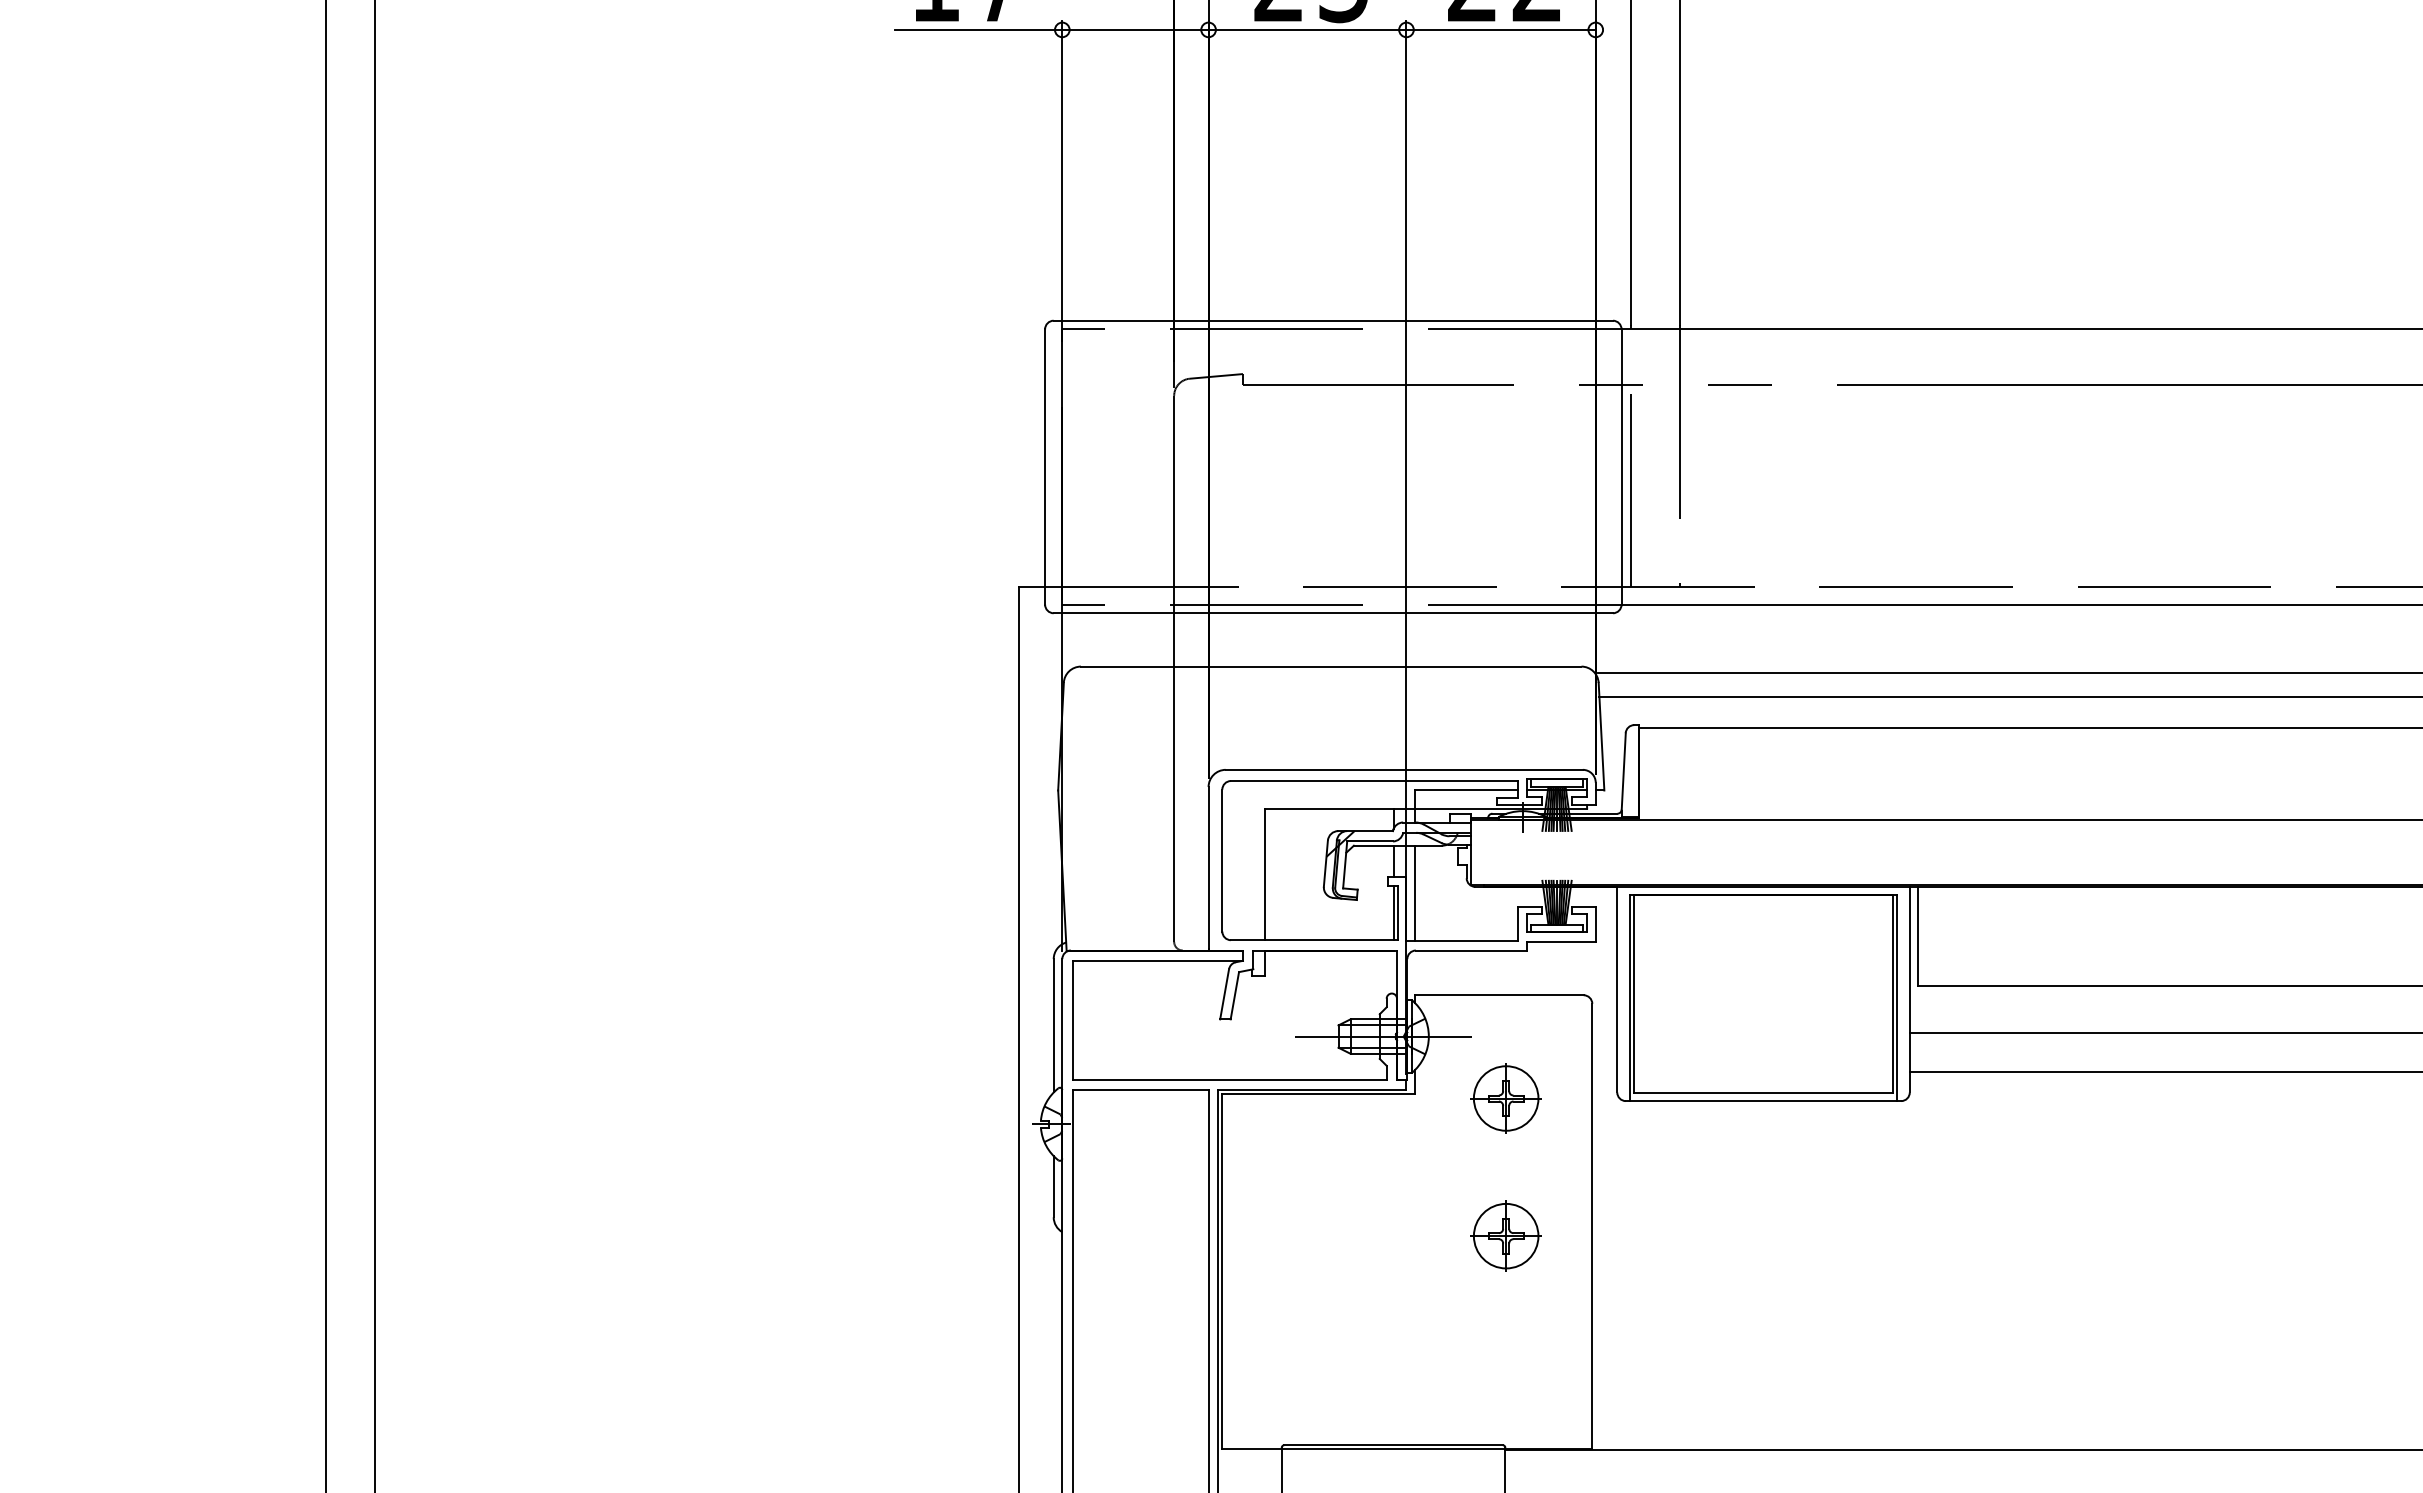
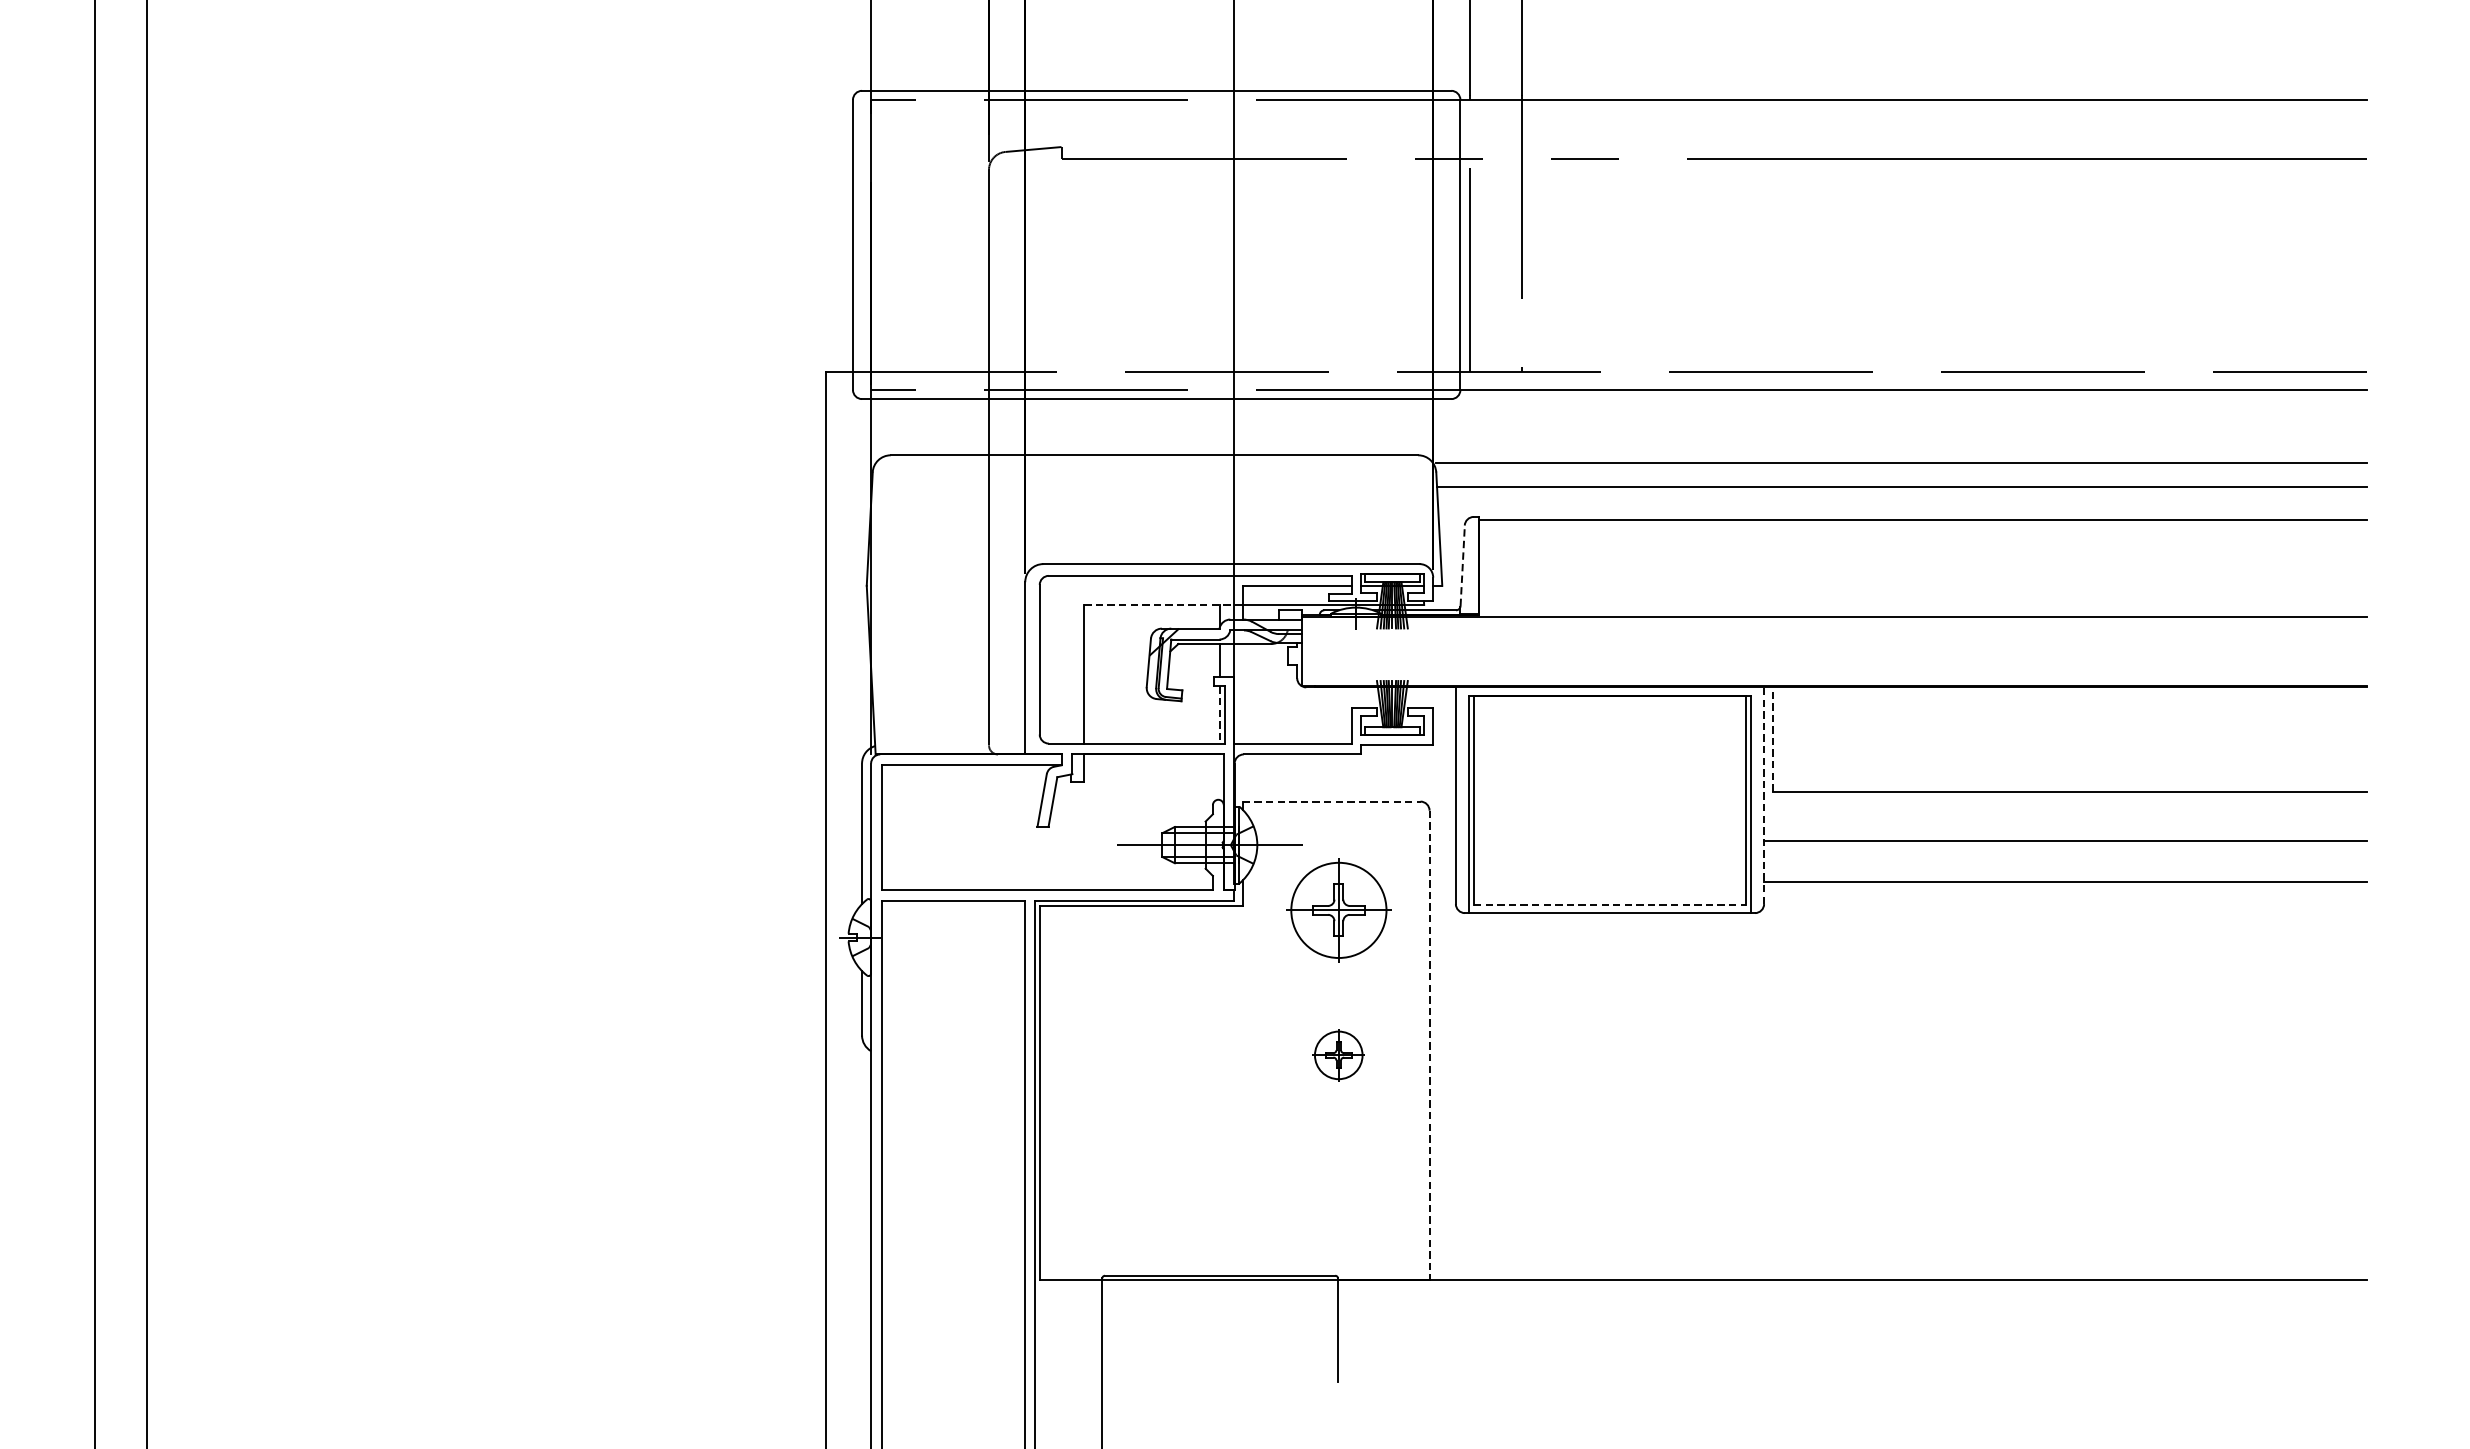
line: (1623, 770) -> (1462, 564), solid -> dashed
line: (1340, 808) -> (1164, 604), solid -> dashed
line: (1415, 893) -> (1243, 694), removed
line: (1393, 913) -> (1220, 715), solid -> dashed
line: (1918, 935) -> (1773, 738), solid -> dashed
line: (1909, 989) -> (1763, 795), solid -> dashed
line: (1499, 995) -> (1331, 801), solid -> dashed
line: (1764, 1093) -> (1611, 905), solid -> dashed
part: (1505, 1098) -> (1338, 910), size x1.4
line: (1592, 1226) -> (1429, 1045), solid -> dashed
part: (1505, 1235) -> (1338, 1054), size x0.7

